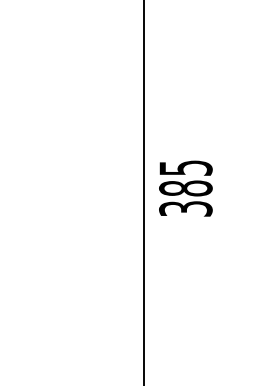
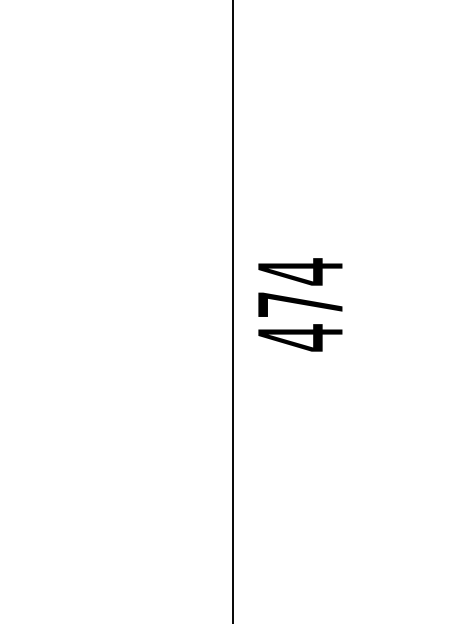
text: (185, 188) -> (299, 304), 385 -> 474

